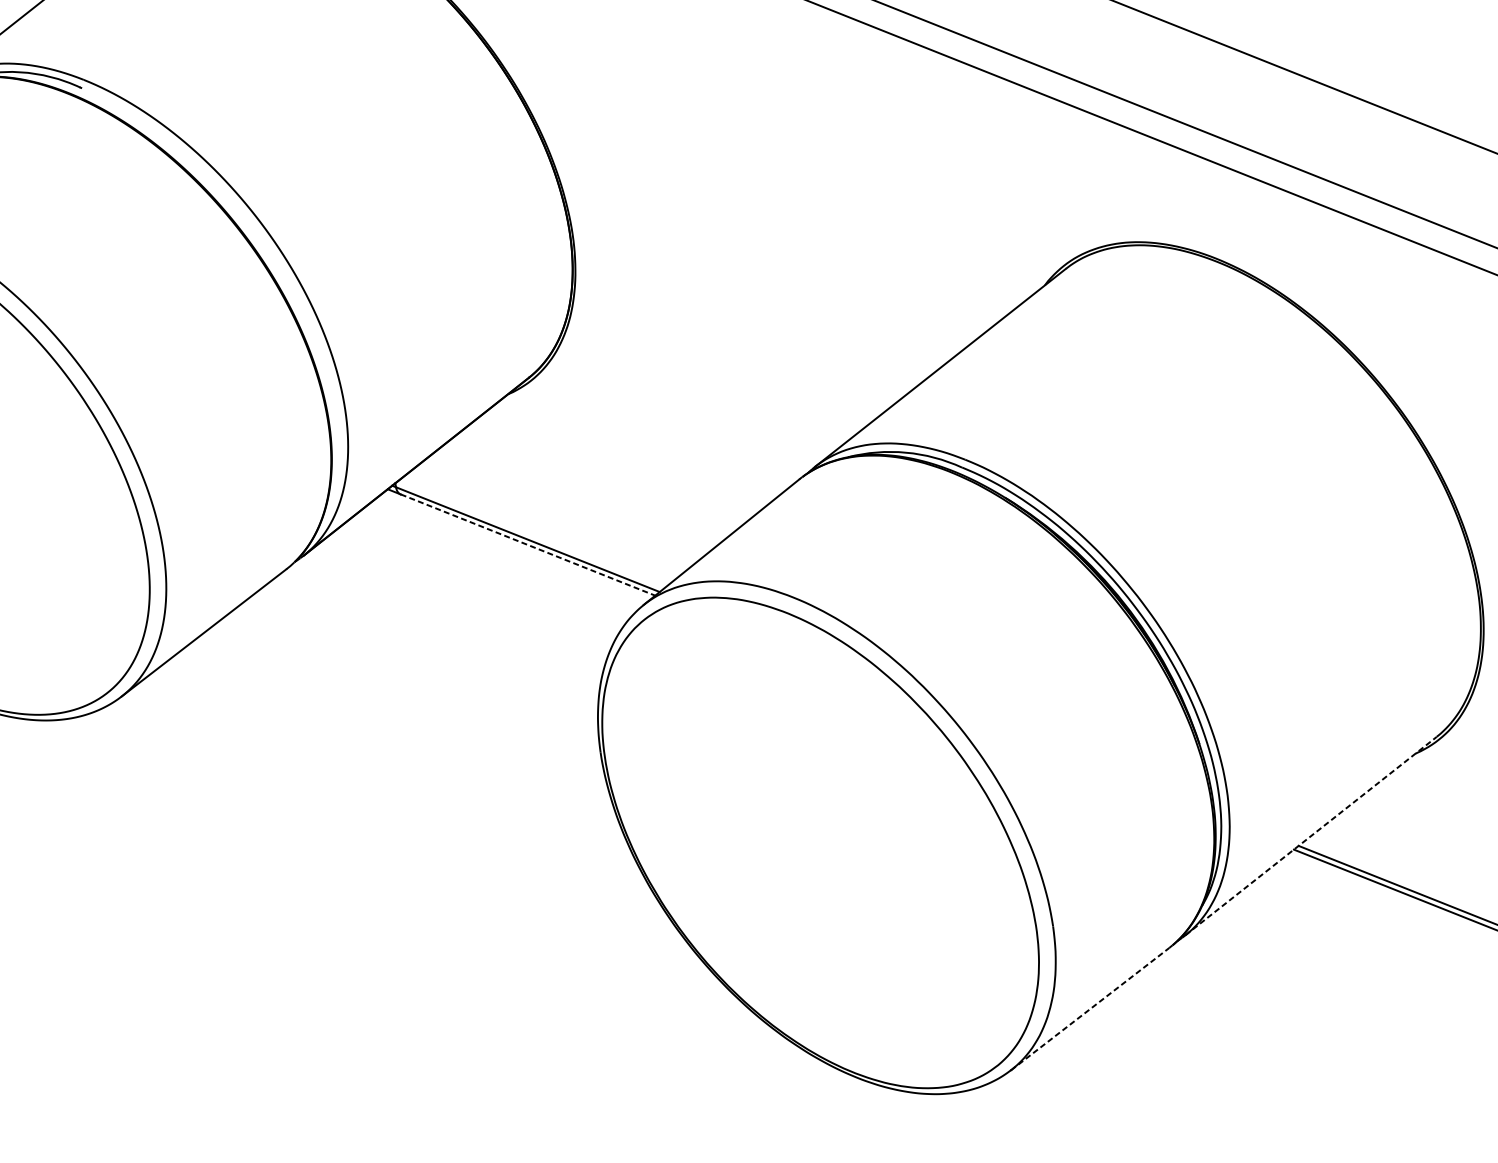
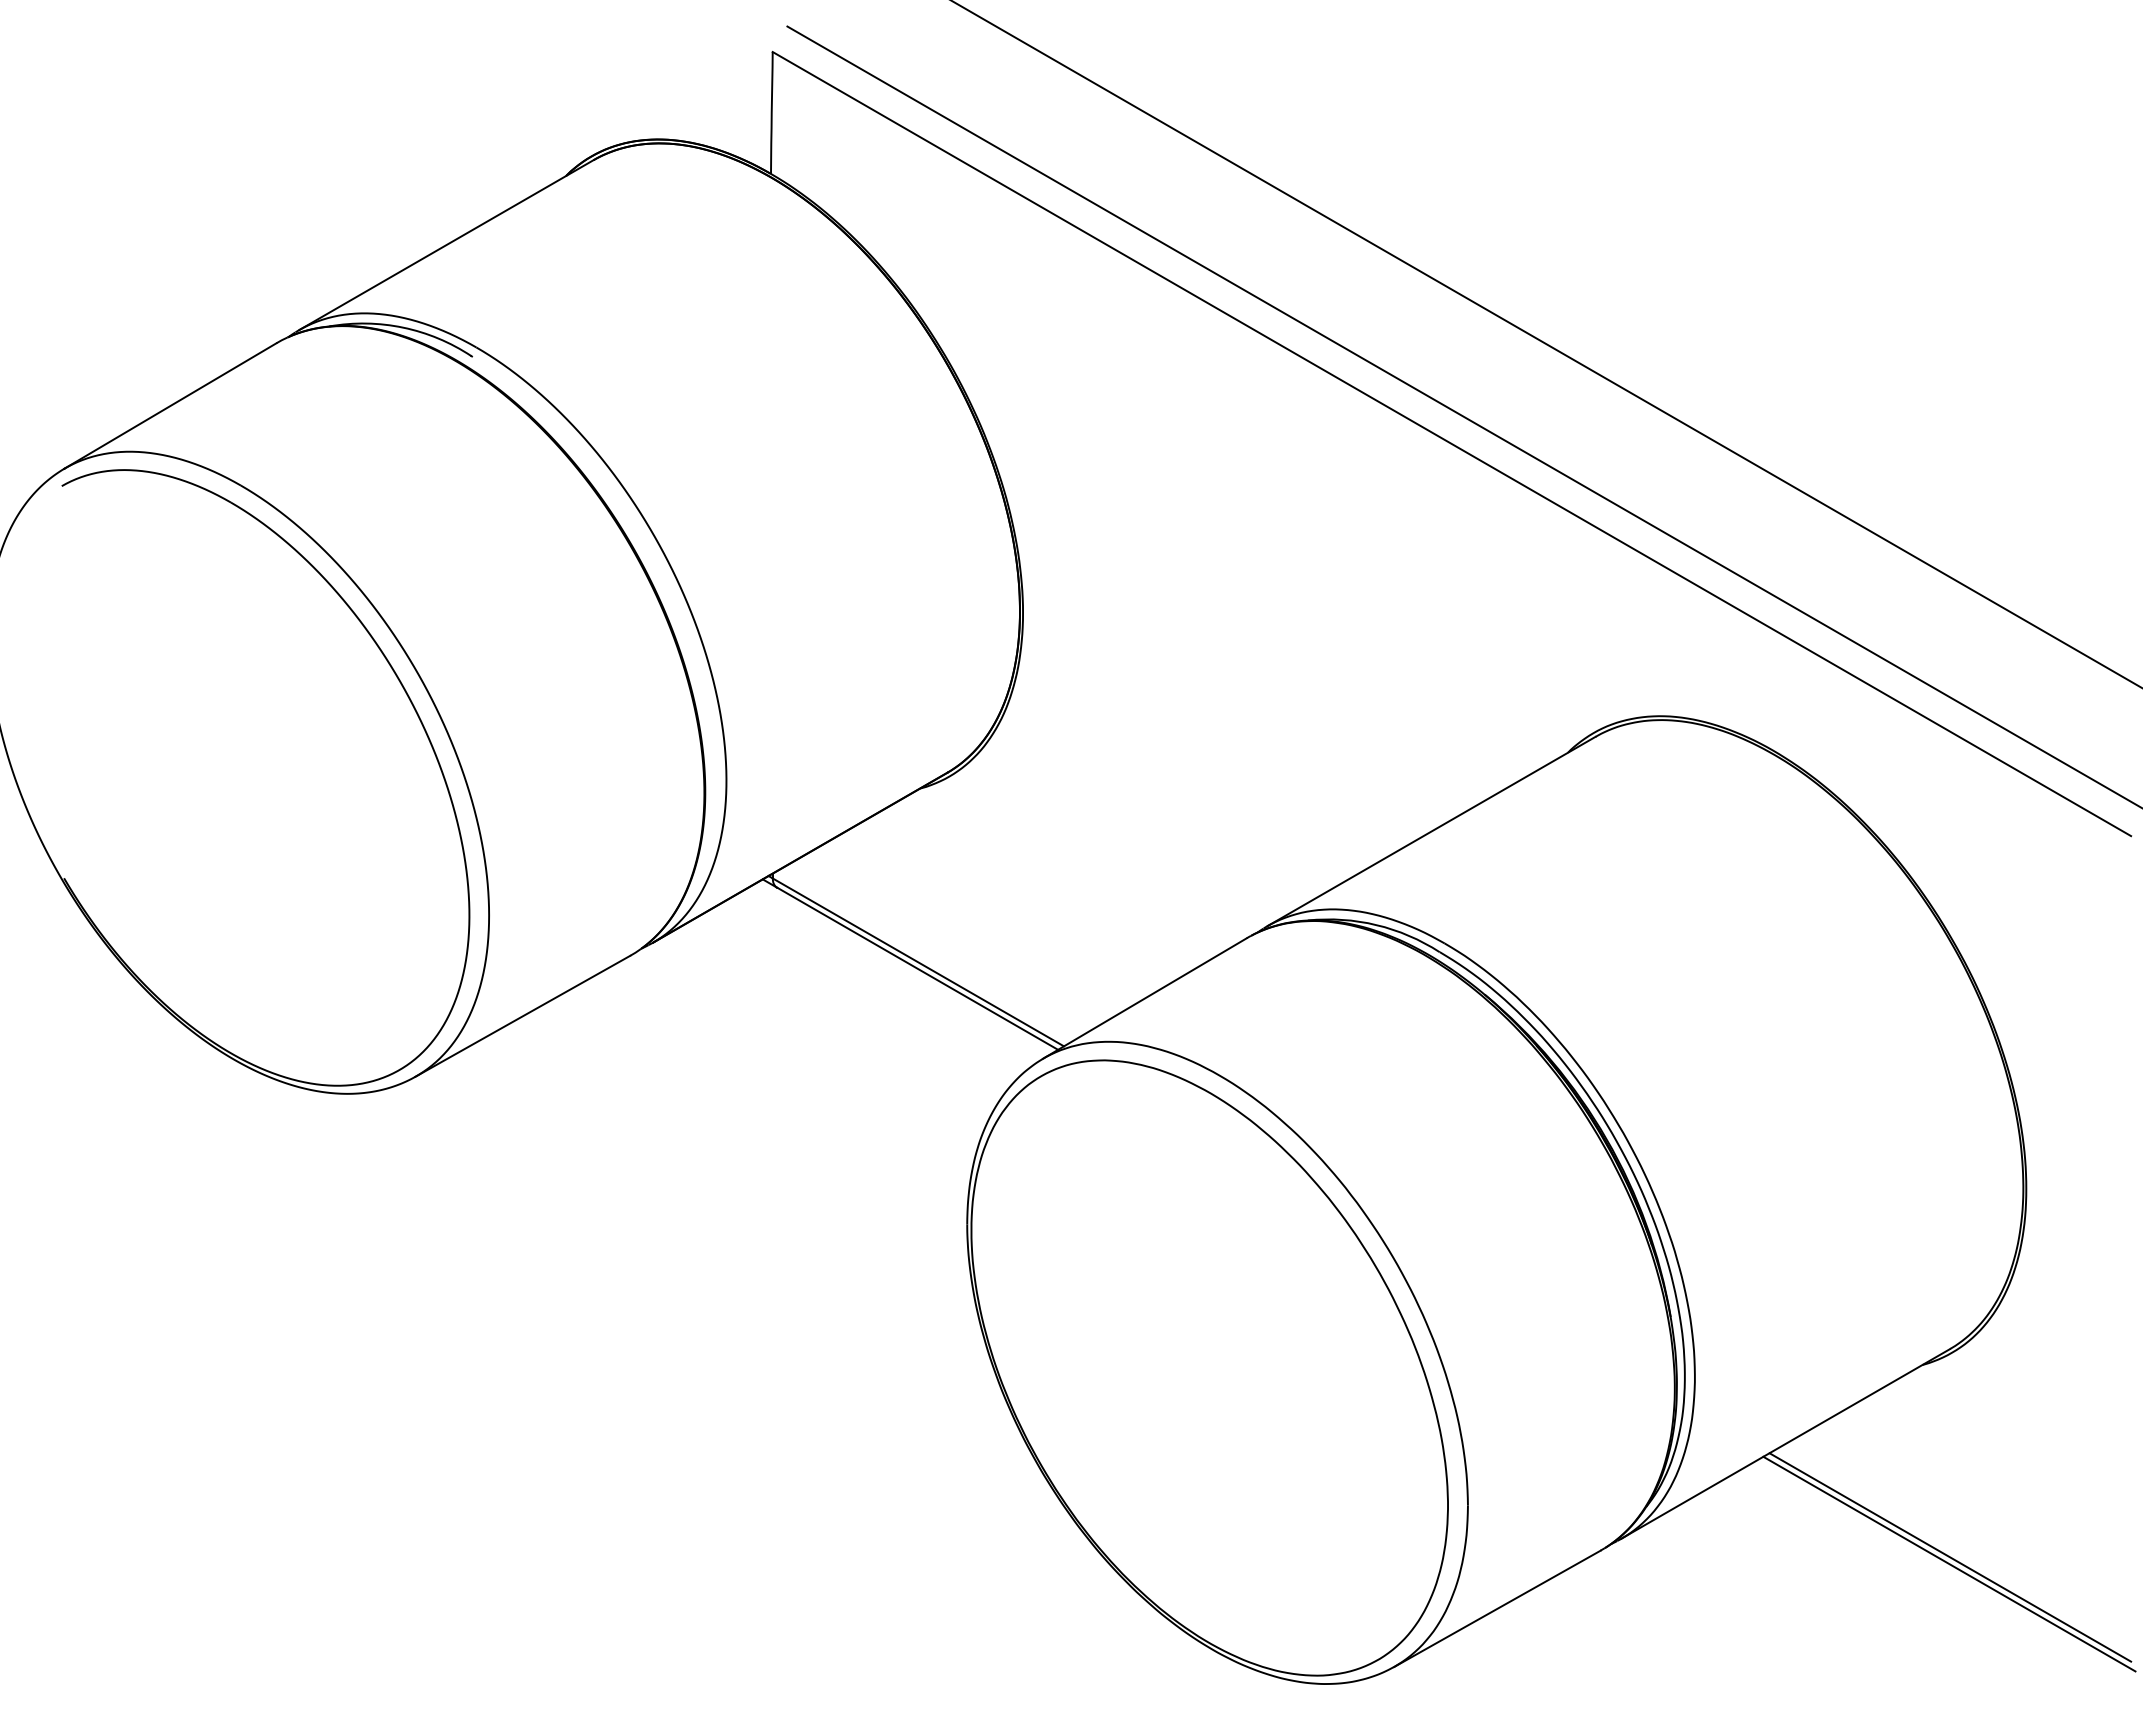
line: (528, 545) -> (918, 969), dashed -> solid
line: (1310, 835) -> (1785, 1443), dashed -> solid
line: (1090, 1008) -> (1497, 1608), dashed -> solid

